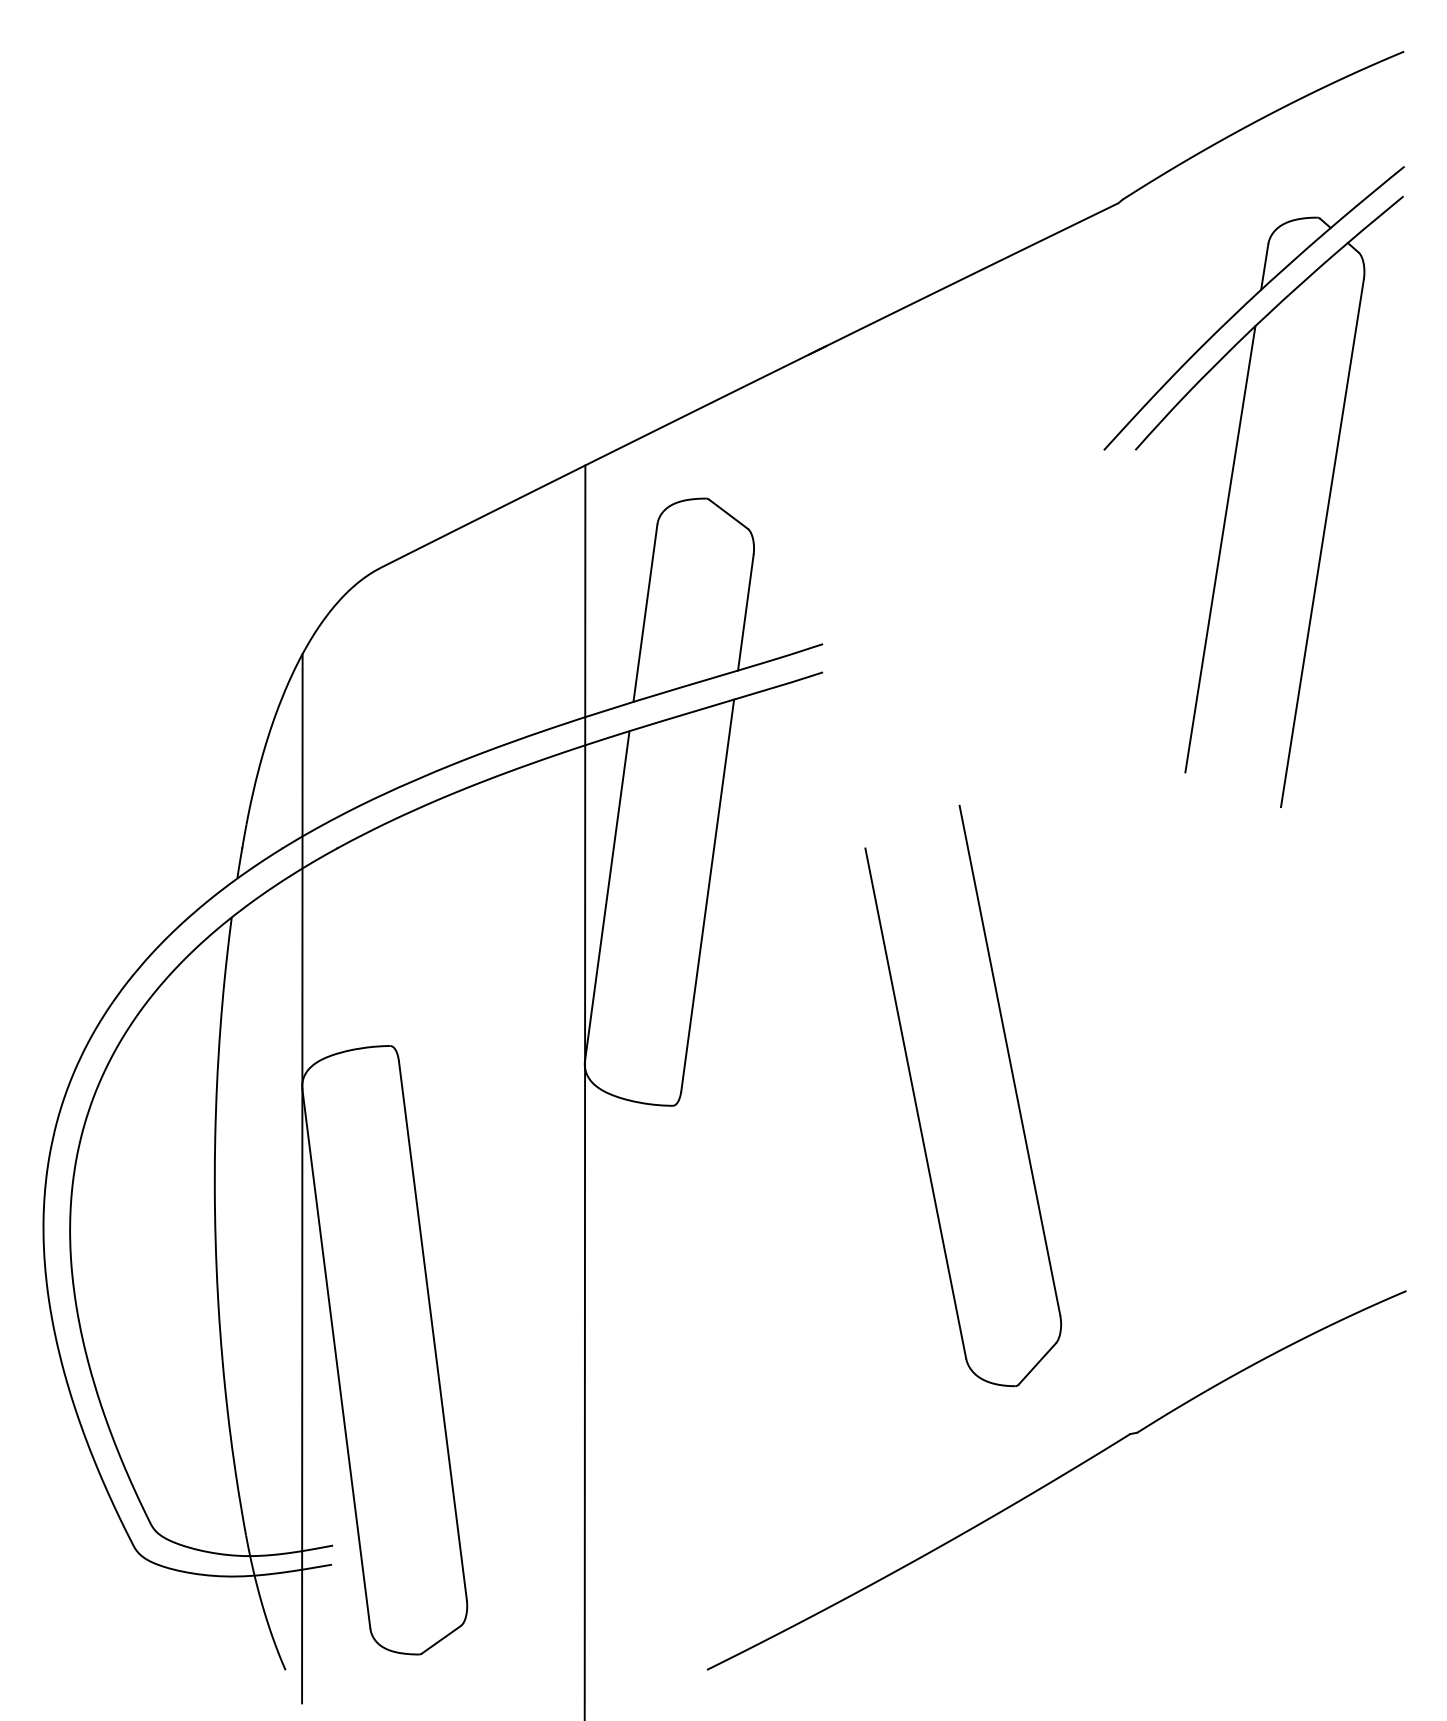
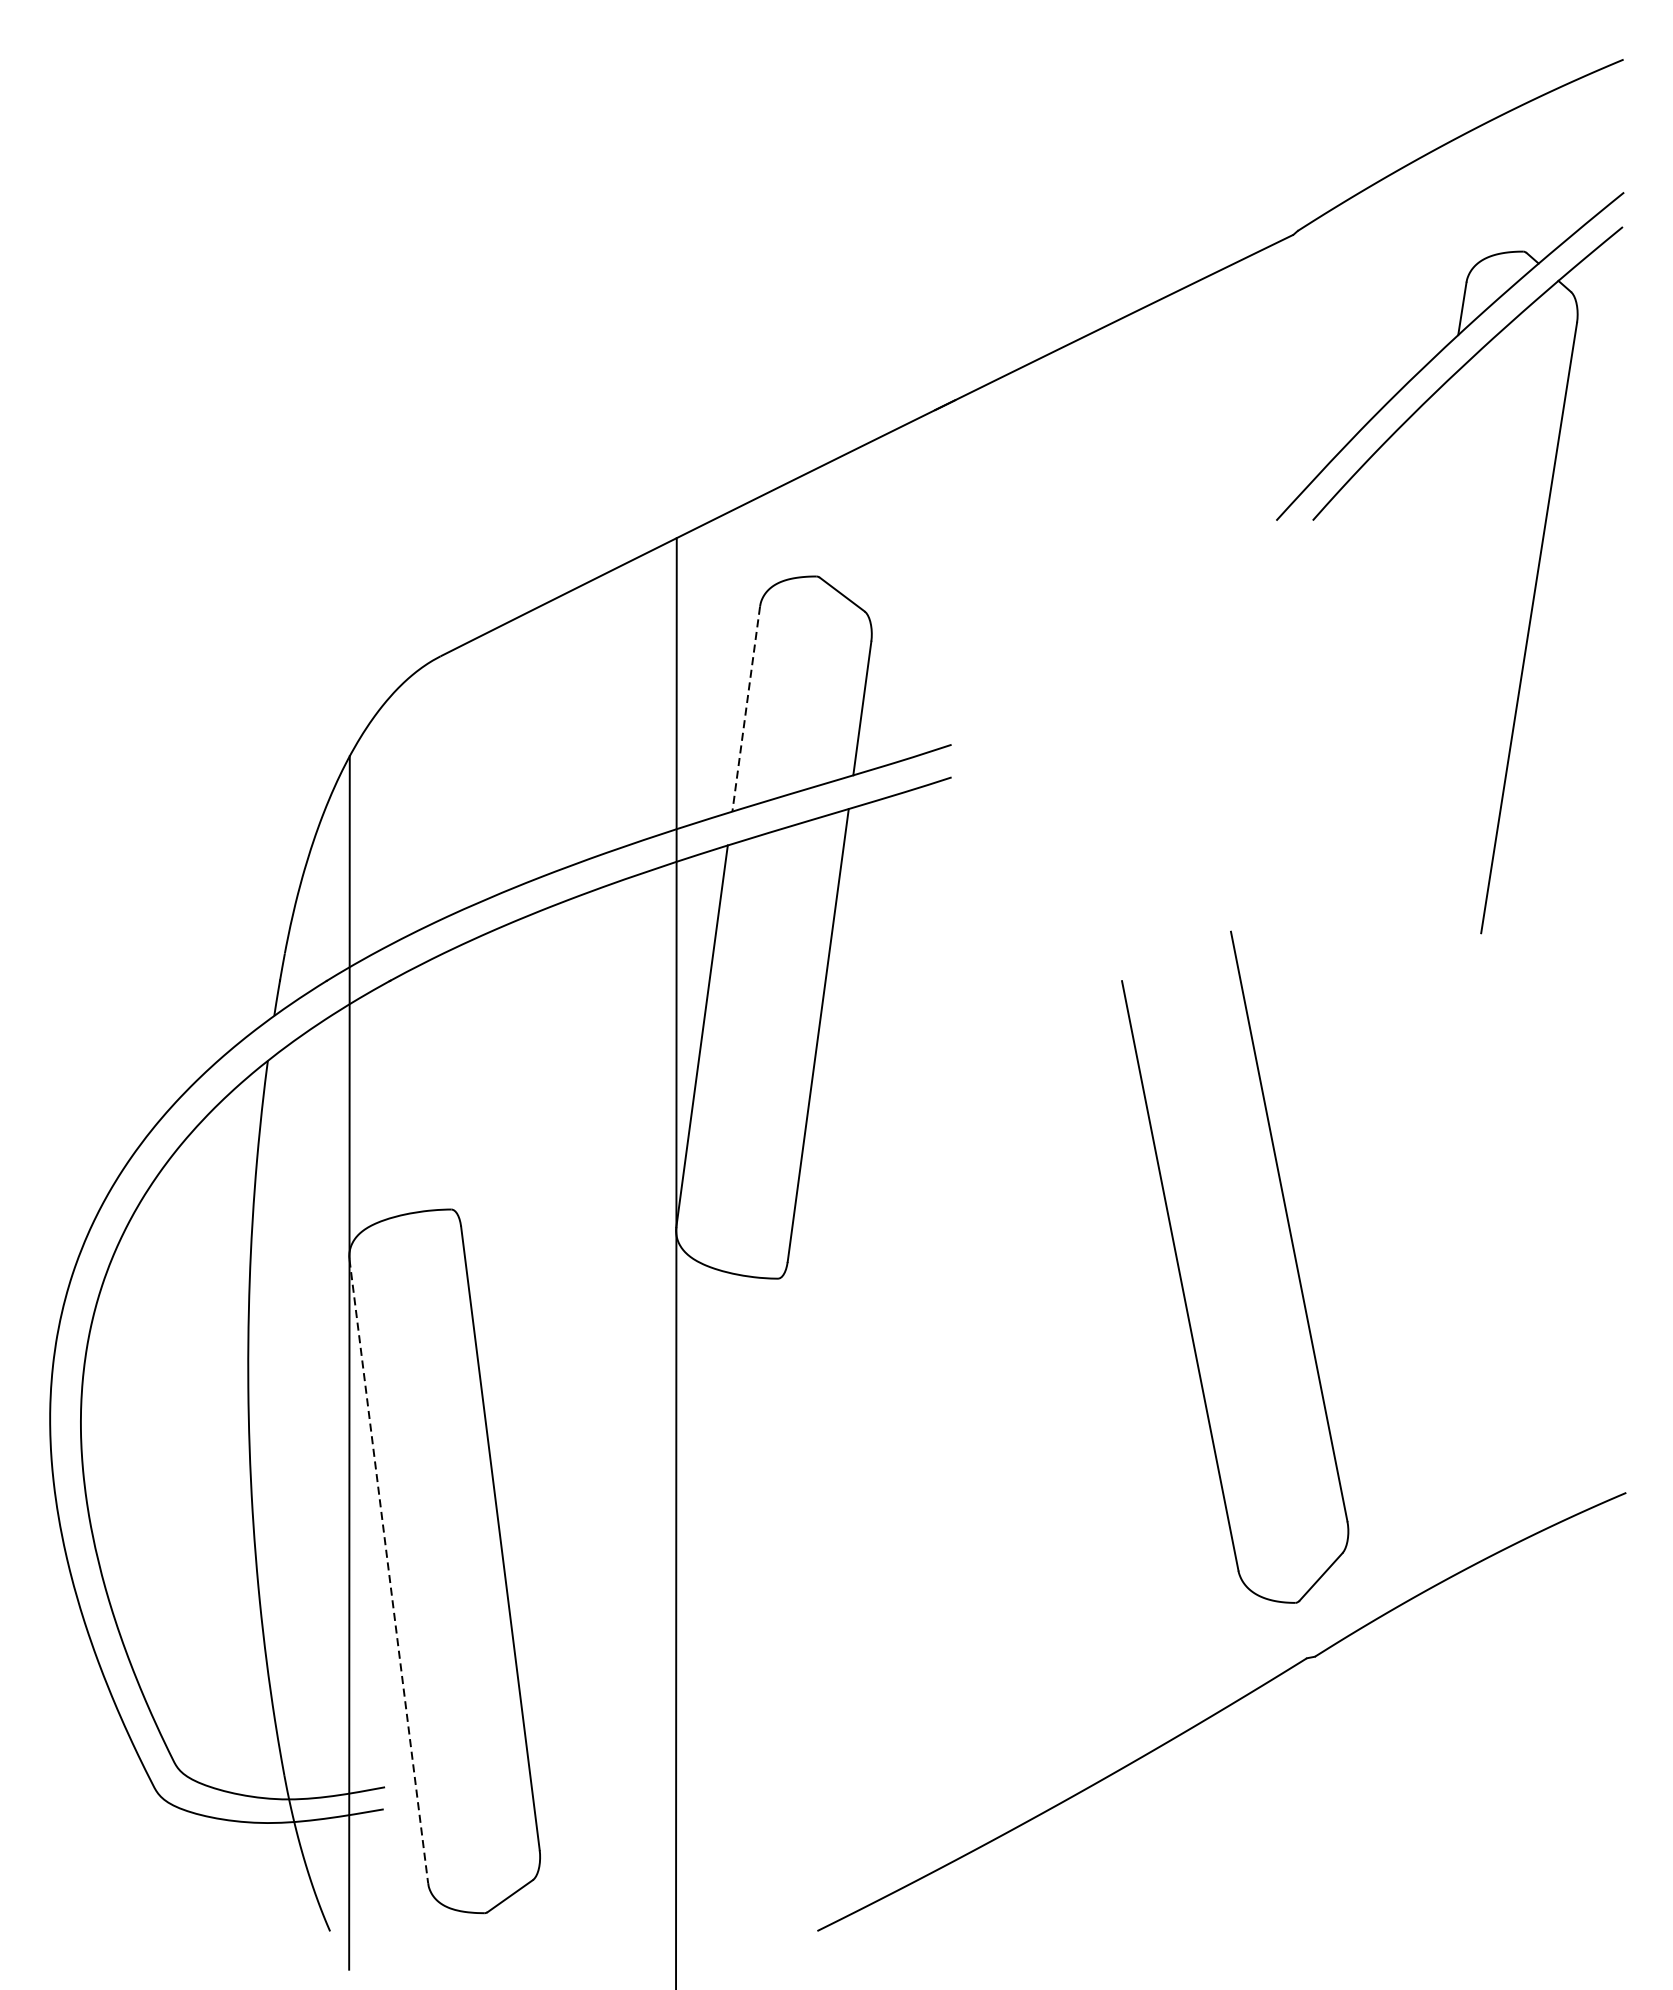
line: (1220, 549) -> (1411, 635), removed
line: (645, 613) -> (746, 709), solid -> dashed
part: (917, 1105) -> (1182, 1278), moved
line: (336, 1358) -> (388, 1570), solid -> dashed

